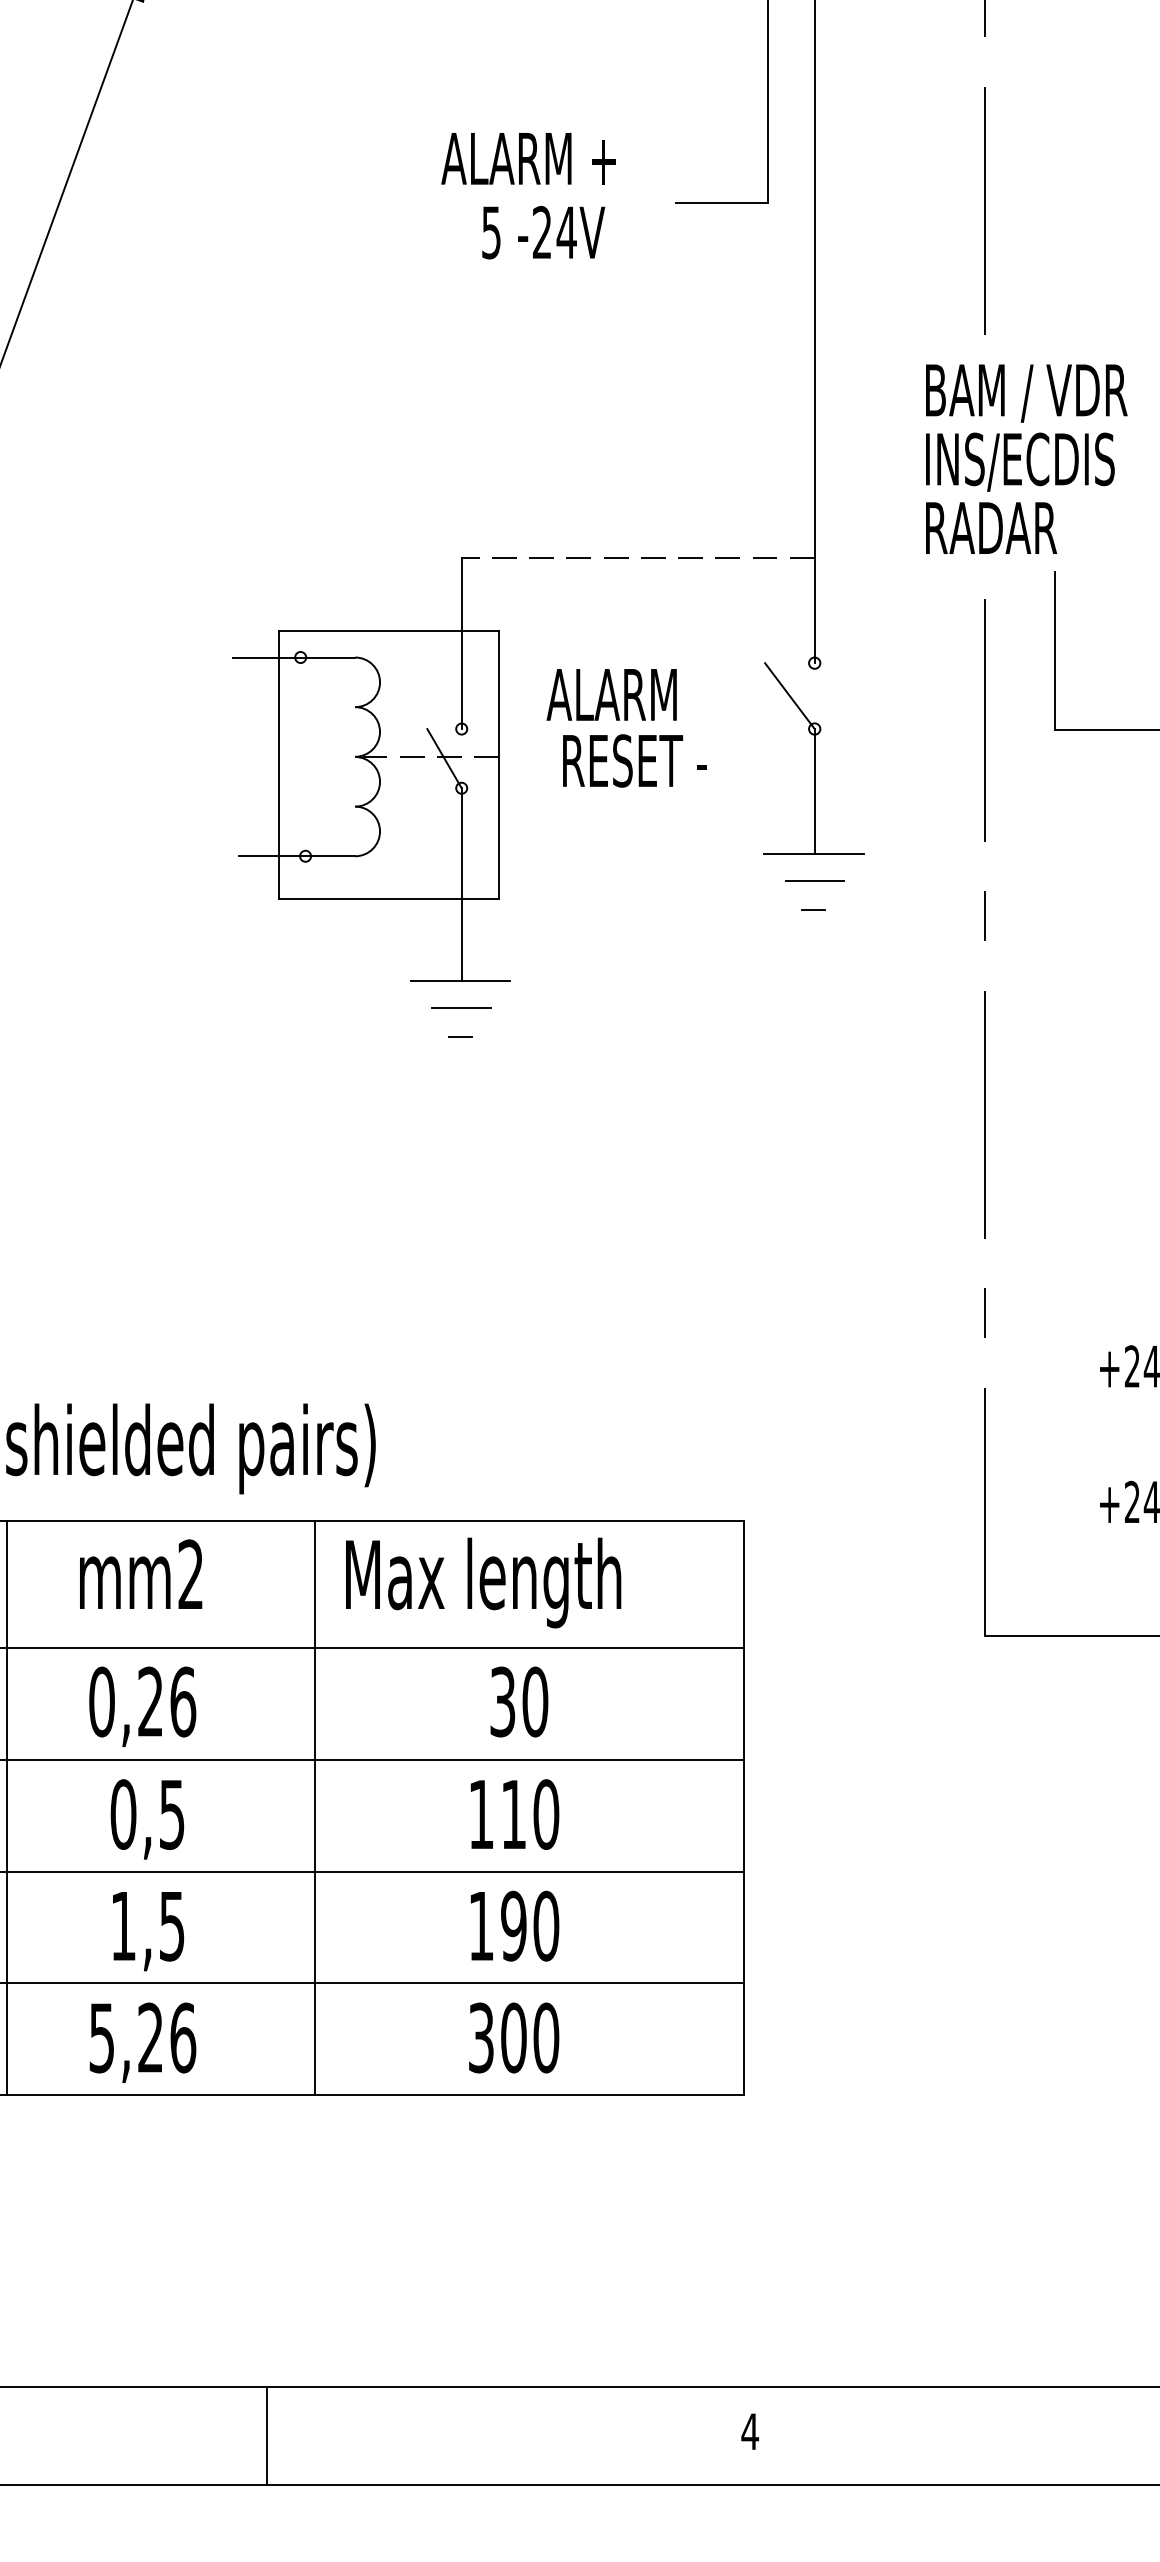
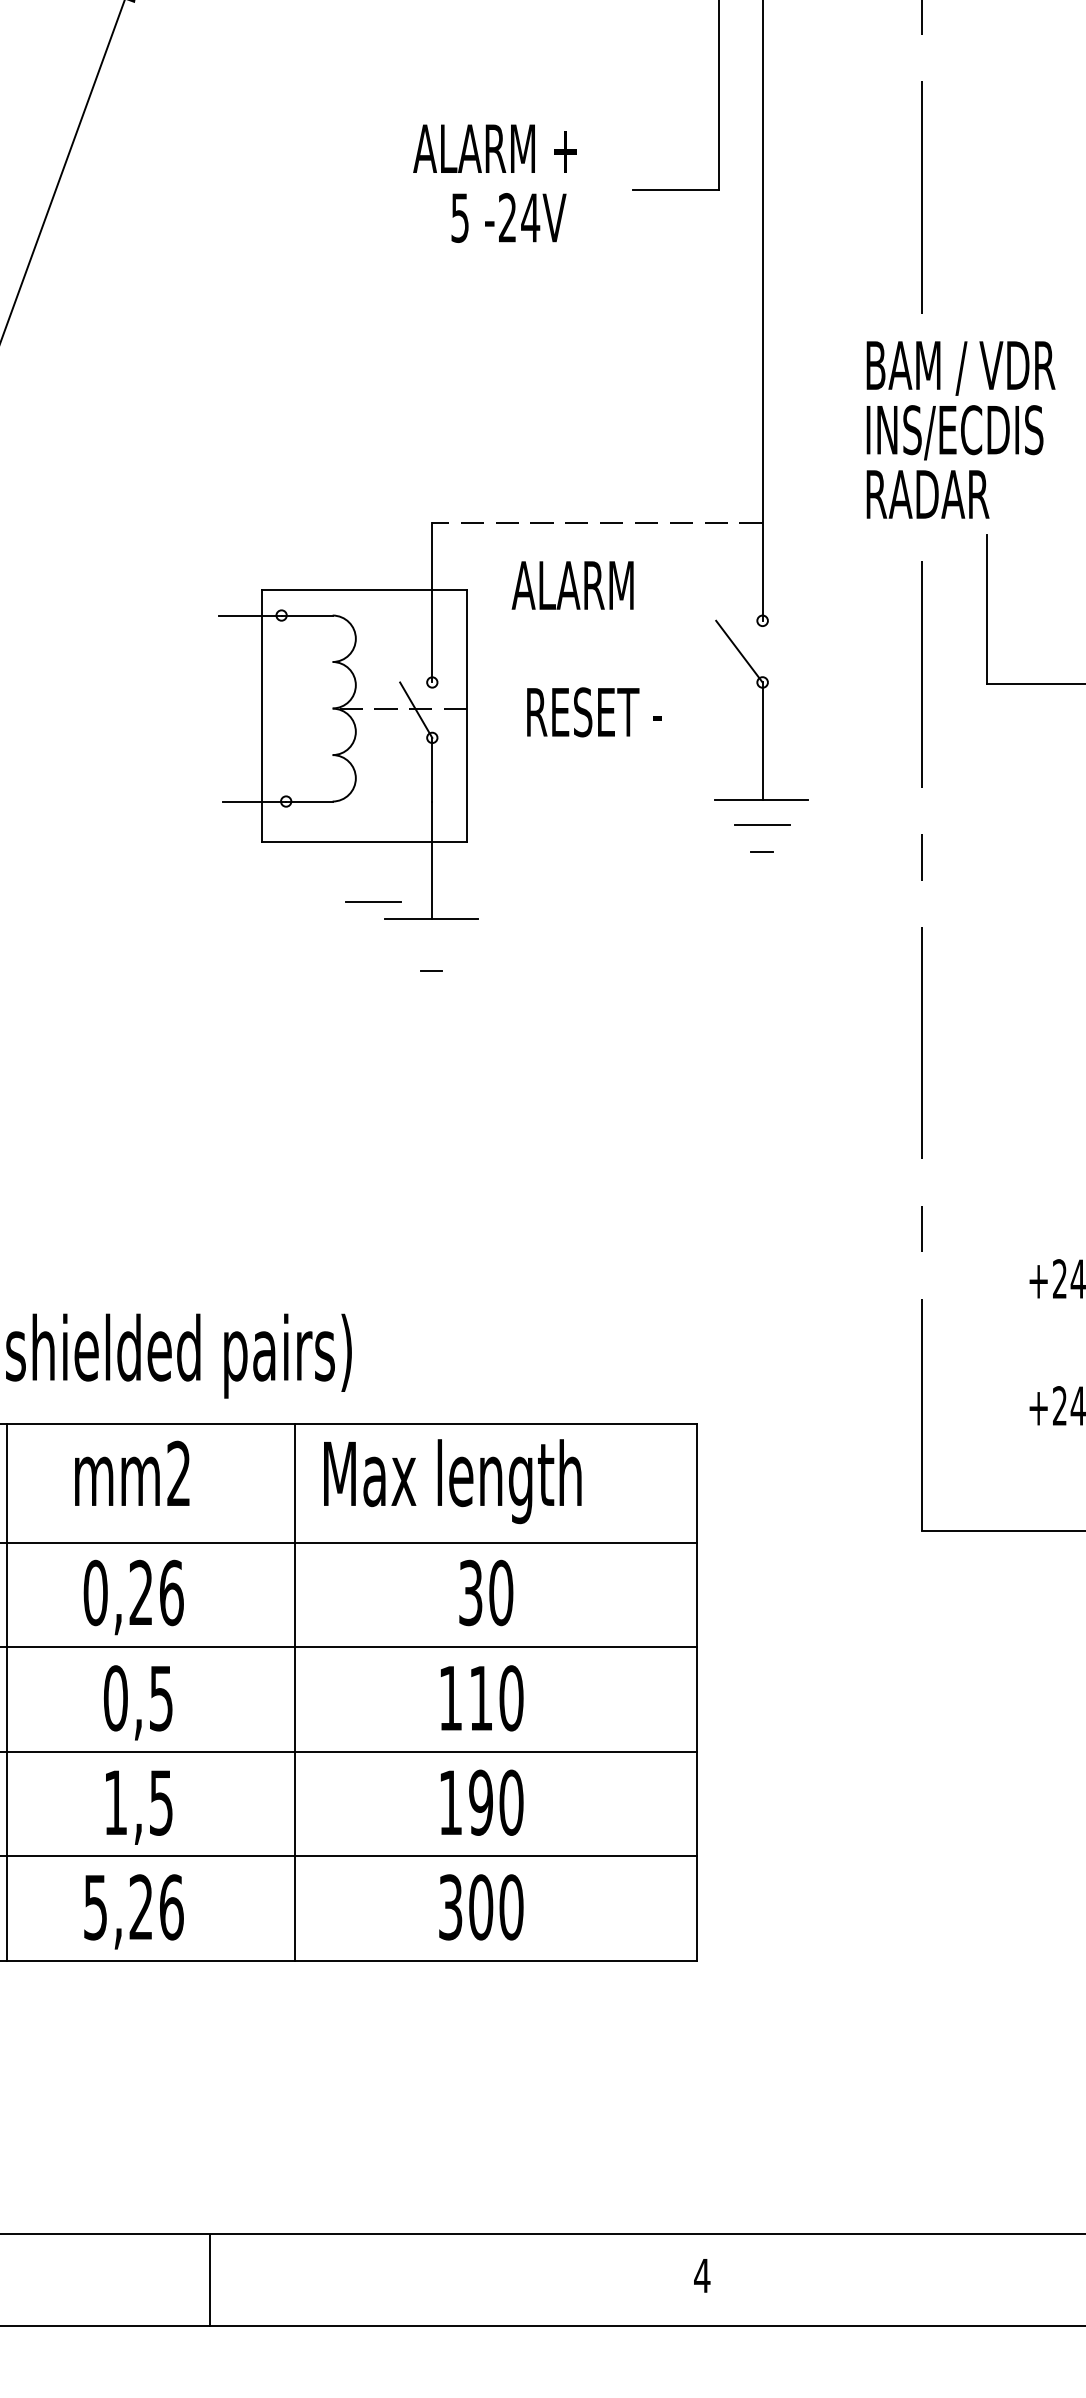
text: (611, 694) -> (572, 585), moved
line: (461, 1007) -> (373, 901), moved
line: (267, 2436) -> (210, 2280), moved

